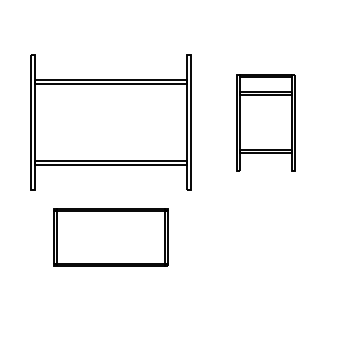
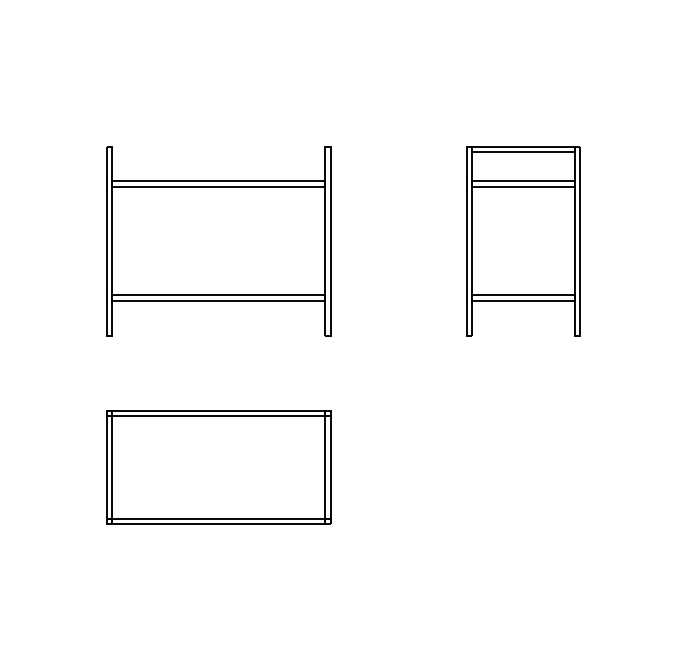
part: (110, 122) -> (217, 241), size x0.71

